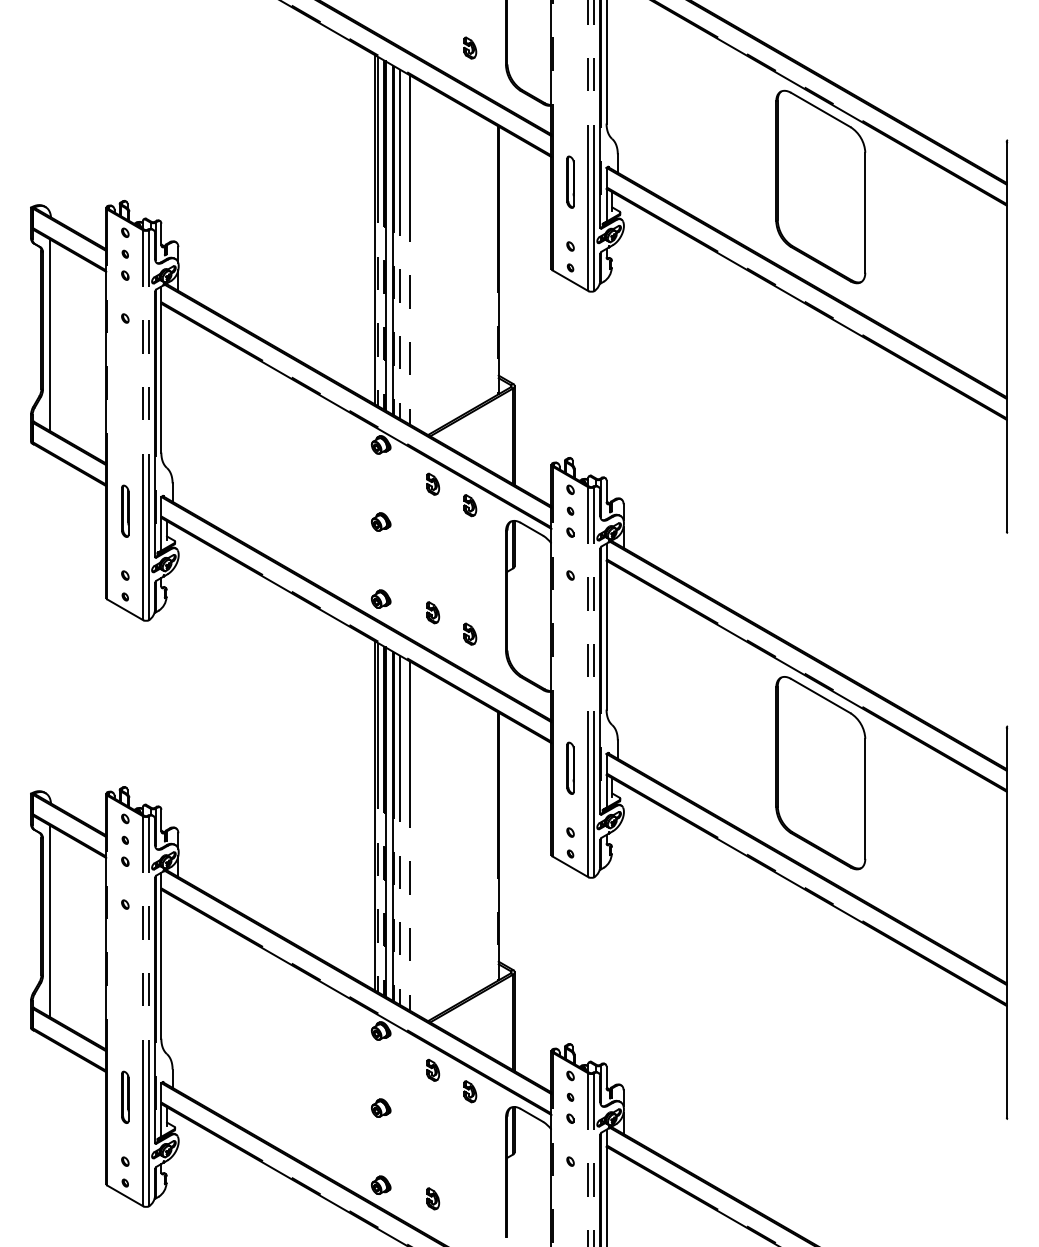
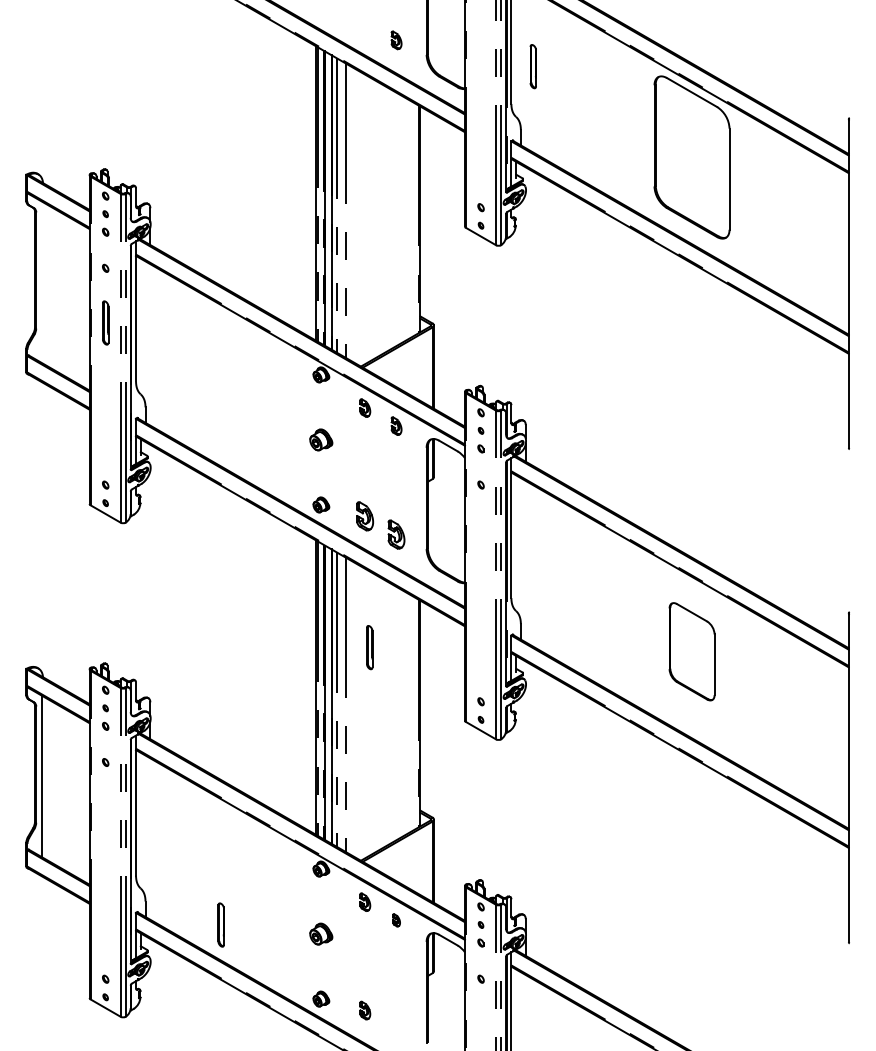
part: (570, 181) -> (533, 66), moved
line: (49, 334) -> (41, 281), removed
part: (125, 510) -> (105, 322), moved
part: (381, 521) -> (321, 439), size x1.4
part: (433, 612) -> (365, 516), size x1.6
part: (470, 633) -> (396, 533), size x1.6
part: (570, 767) -> (369, 646), moved
part: (820, 773) -> (691, 651), size x0.6
part: (470, 1091) -> (396, 920), size x0.7
part: (125, 1096) -> (221, 924), moved
part: (381, 1107) -> (321, 933), size x1.4

